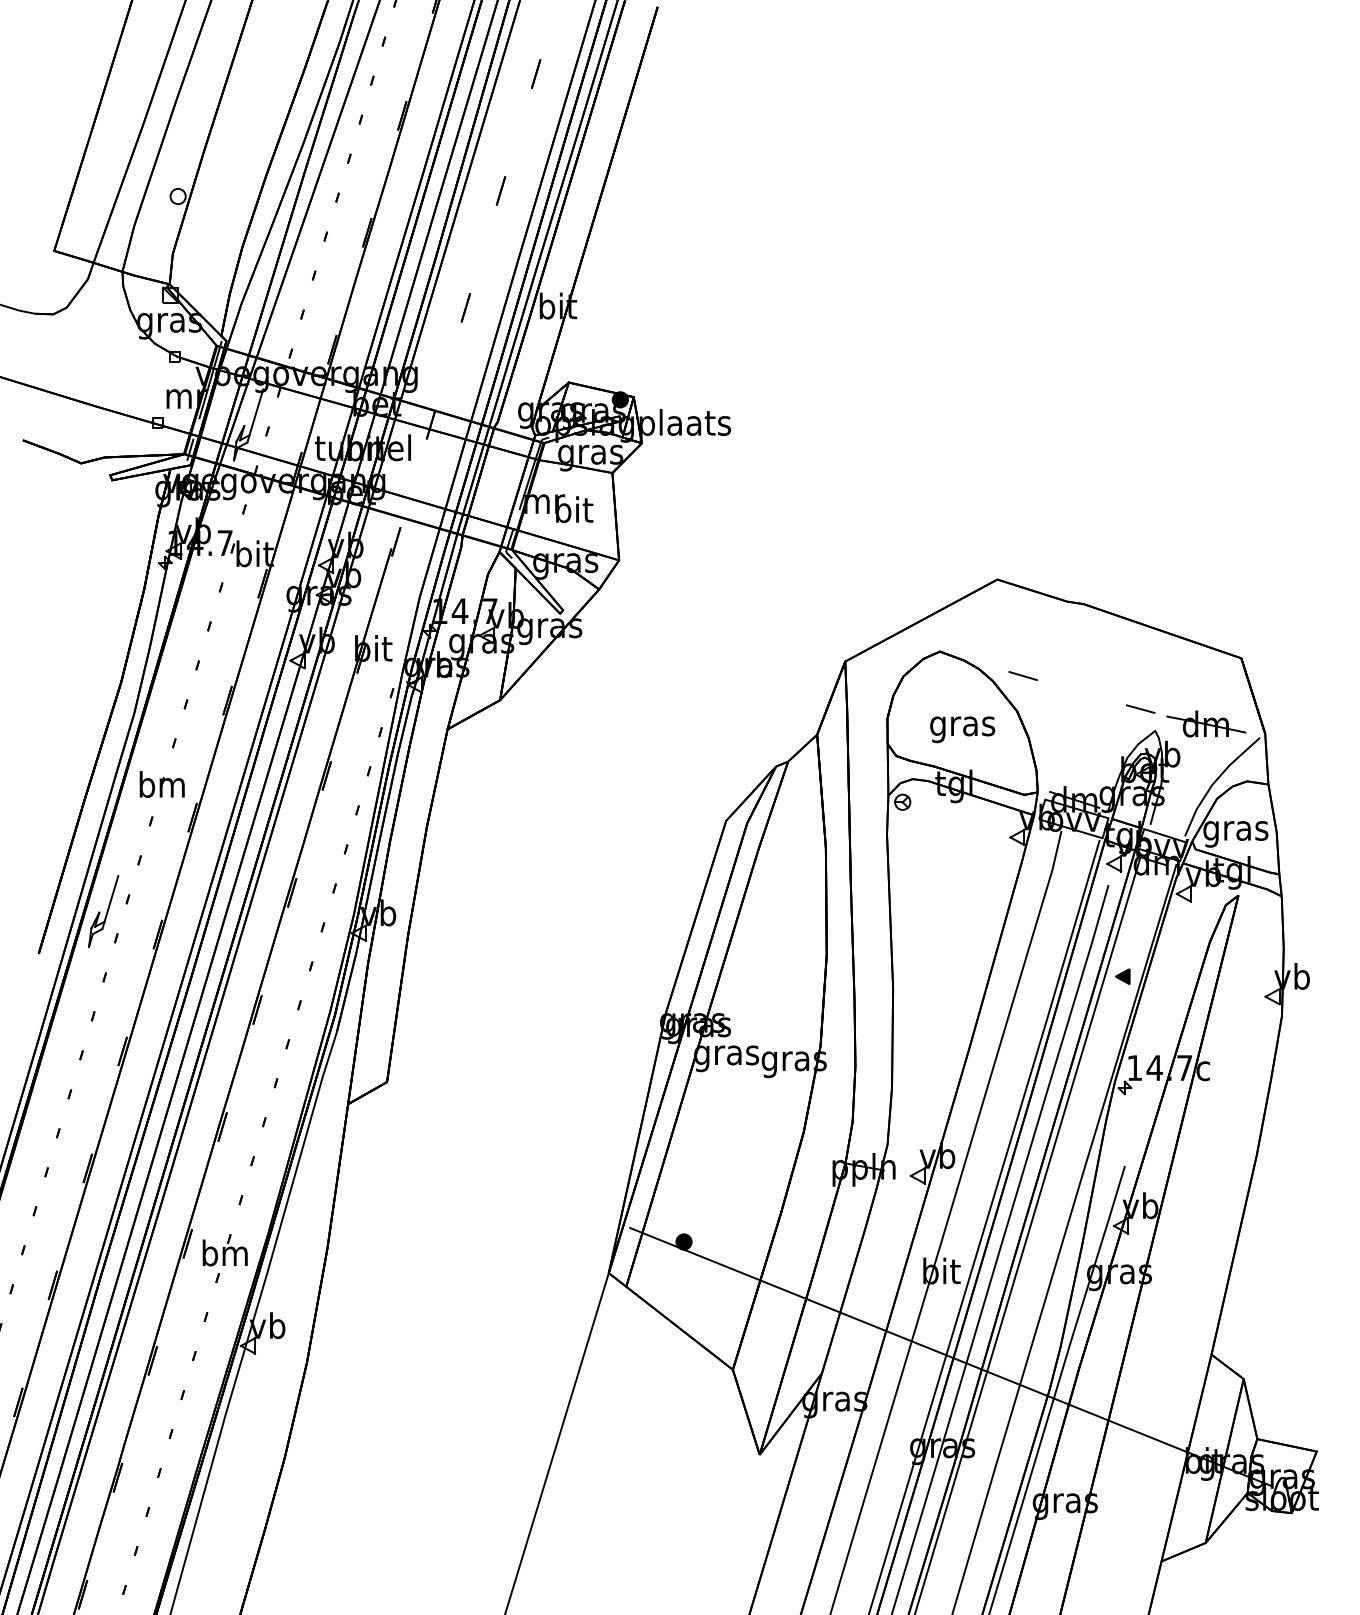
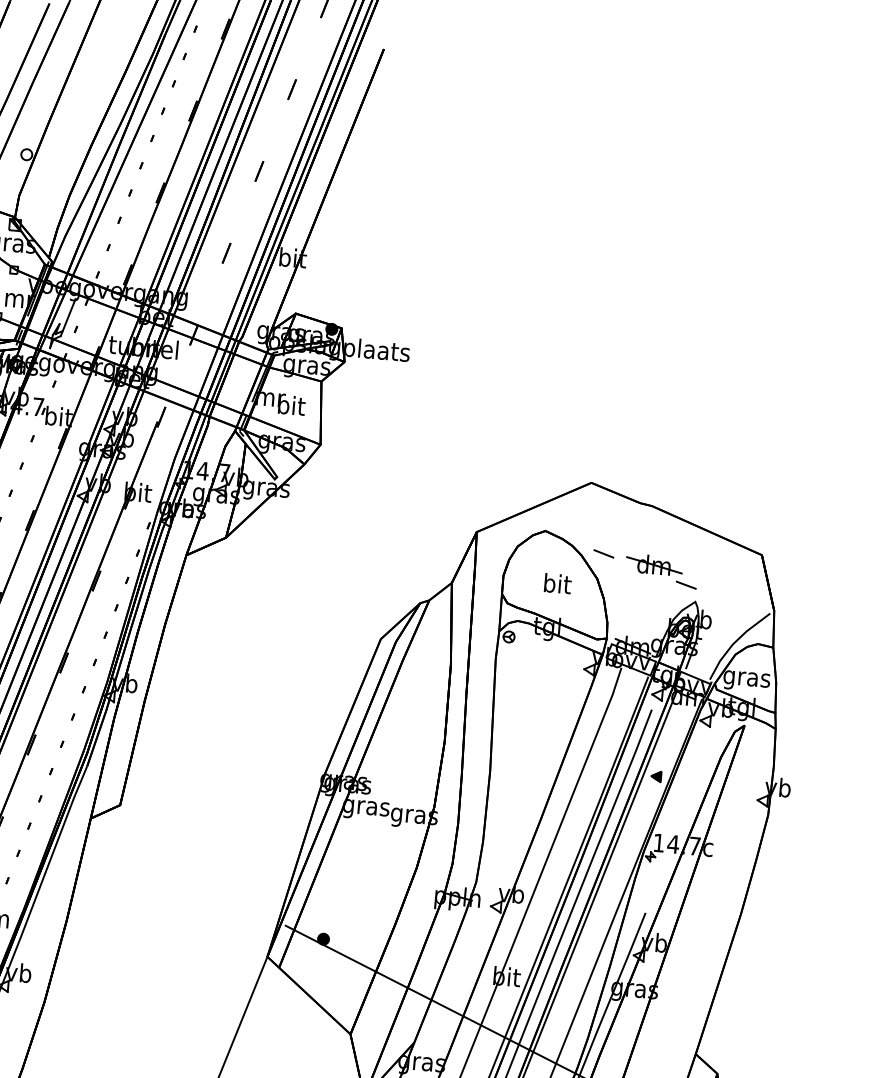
part: (1206, 723) -> (654, 564), moved
text: (962, 726) -> (556, 586), gras -> bit

